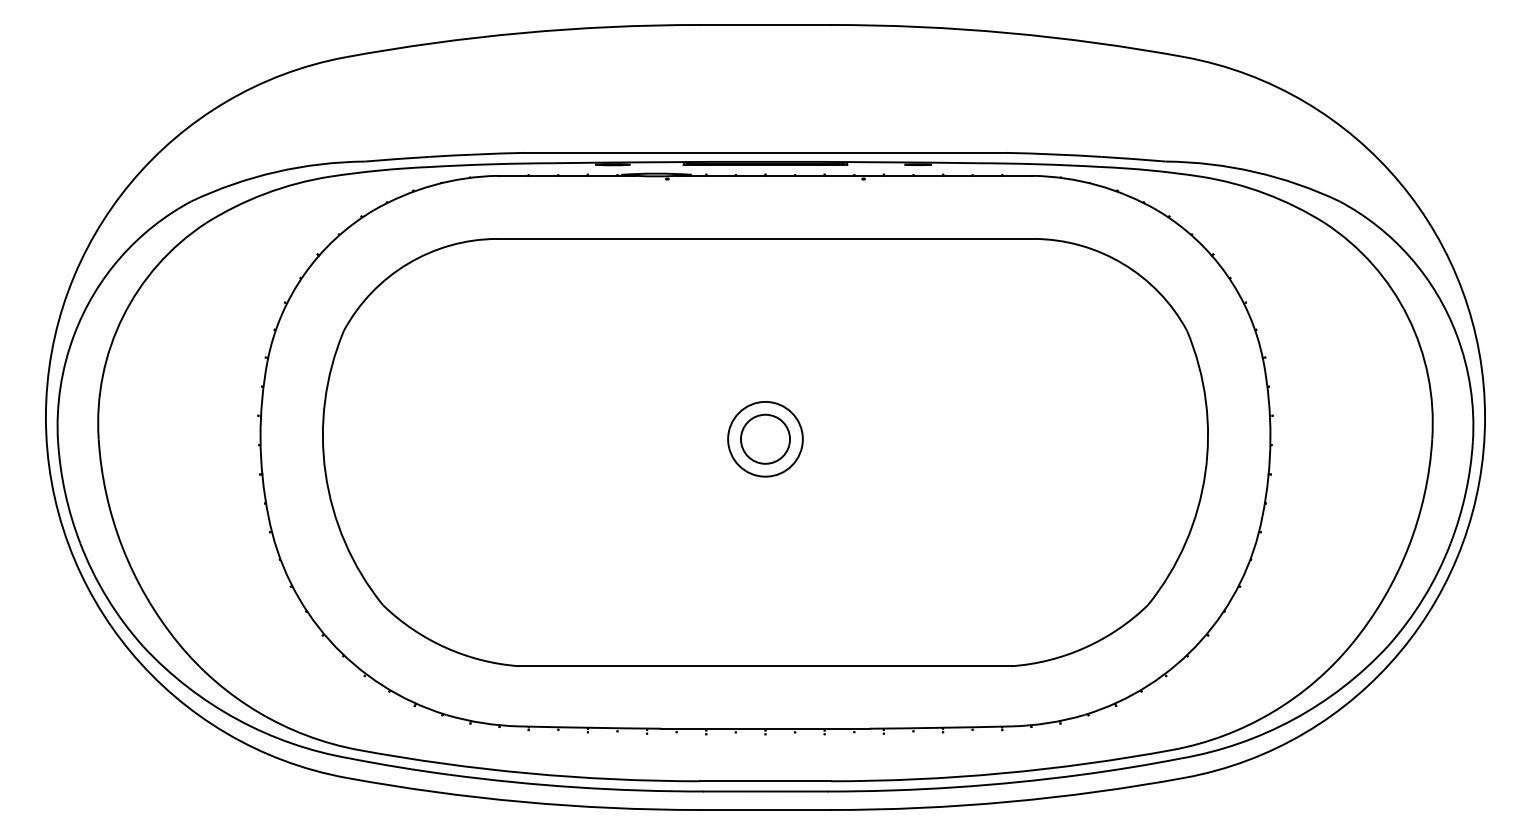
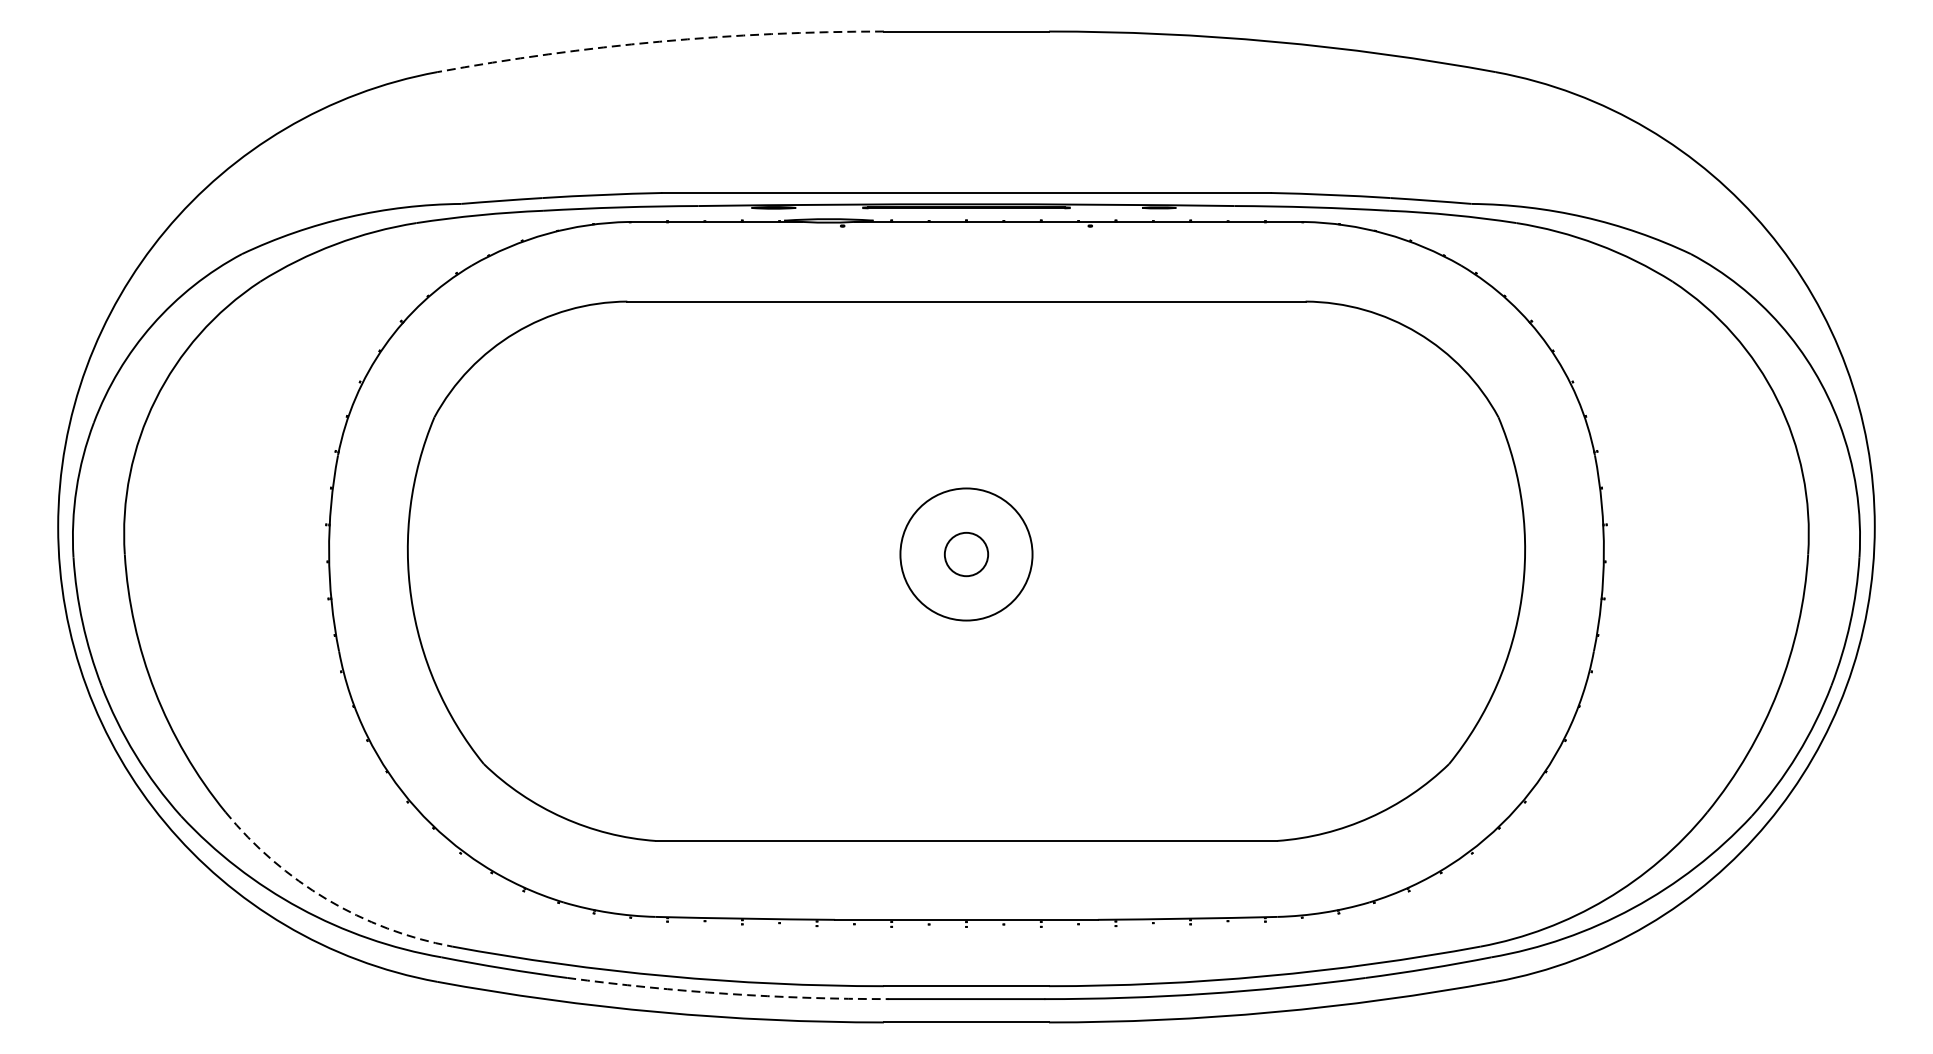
arc: (522, 33) -> (659, 42), solid -> dashed
circle: (765, 438) -> (966, 553), size x0.7
circle: (765, 438) -> (966, 553), size x1.4
arc: (258, 712) -> (326, 899), solid -> dashed
arc: (576, 787) -> (727, 994), solid -> dashed

